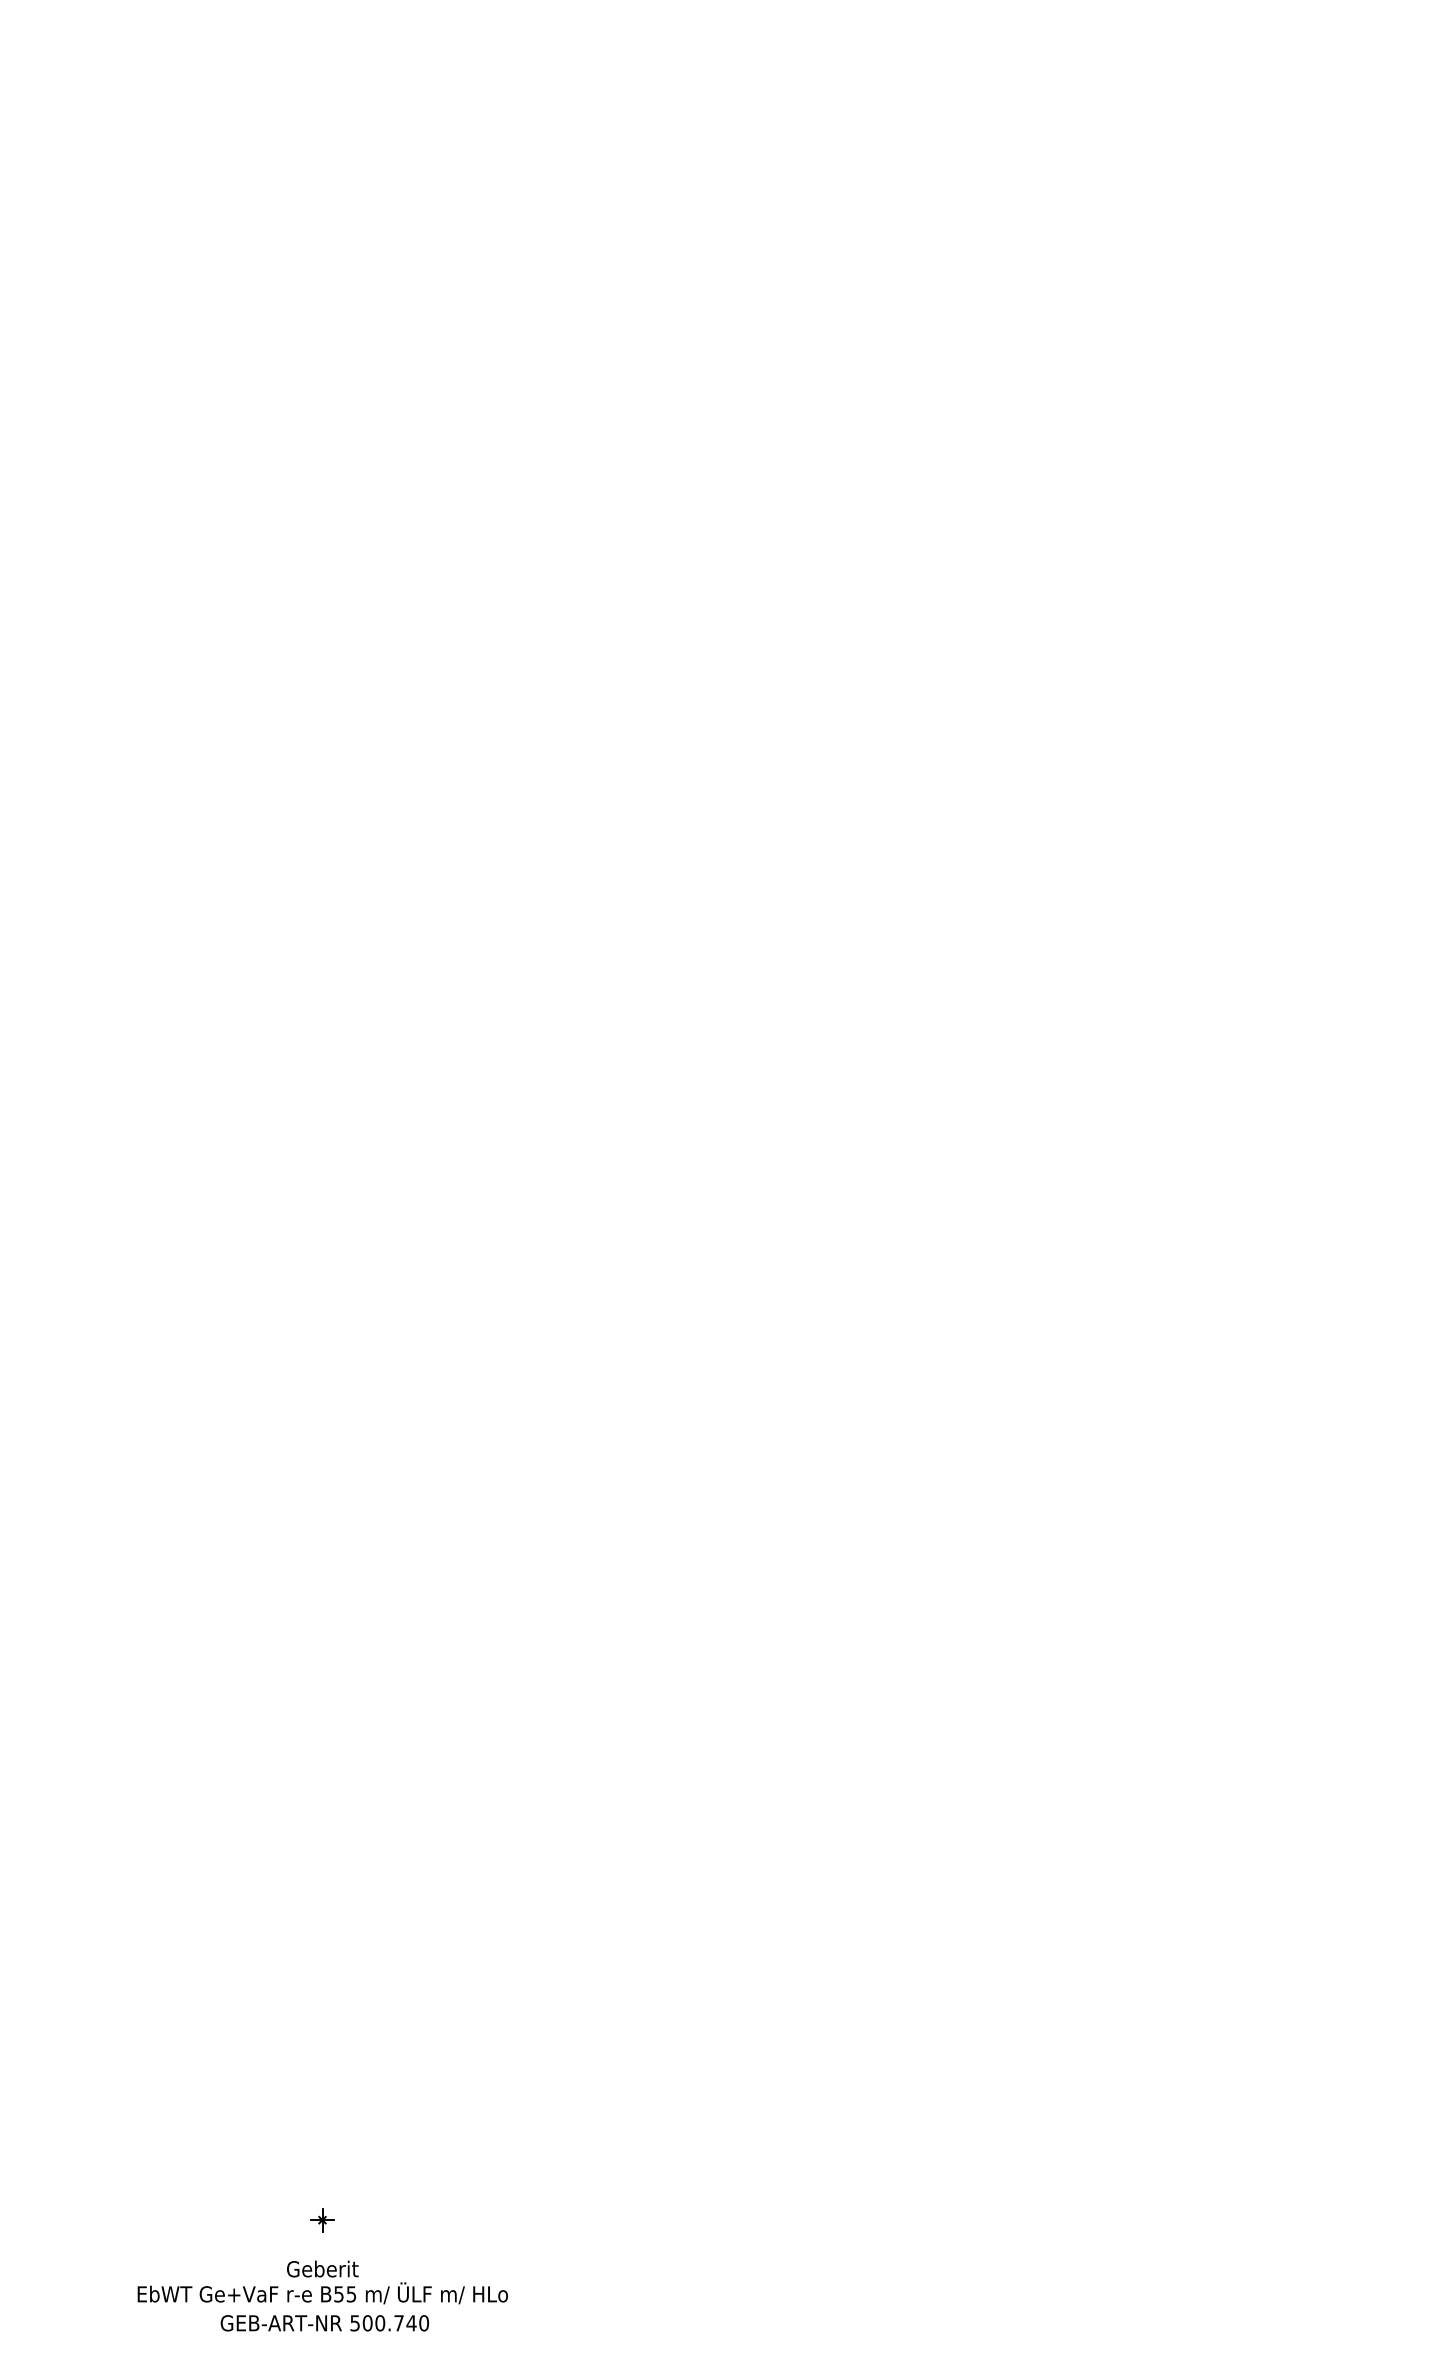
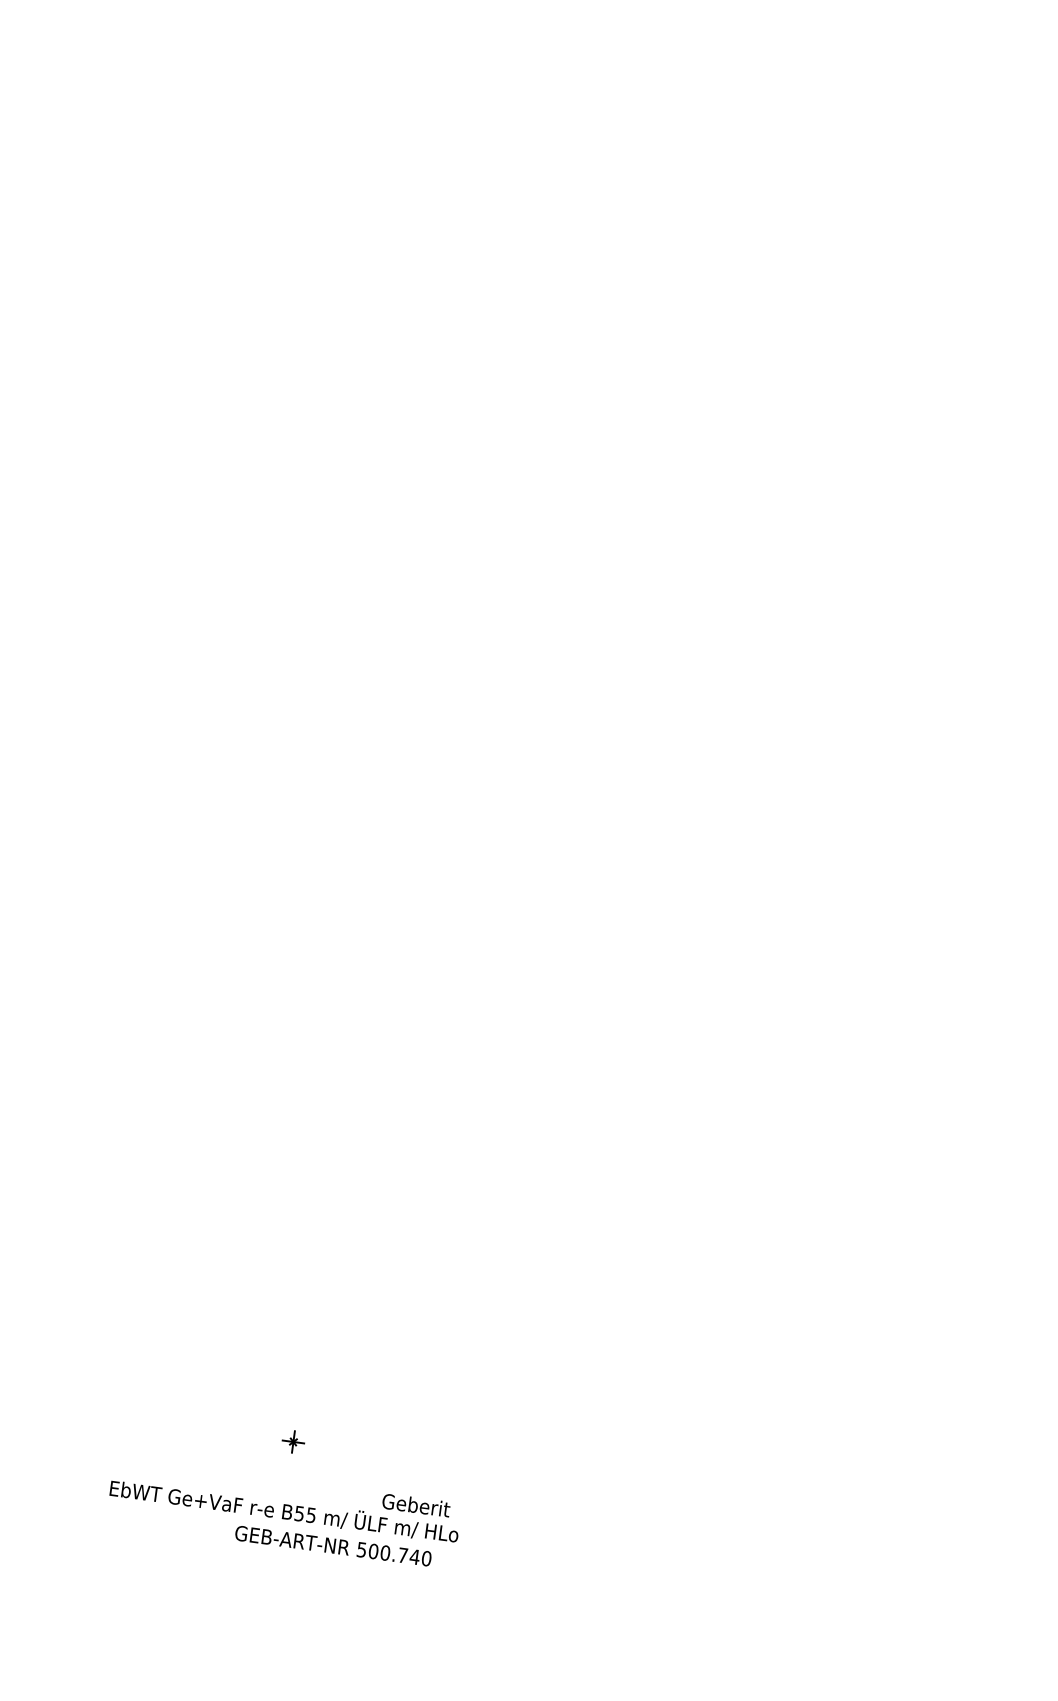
text: (322, 2268) -> (416, 1504), moved
text: (324, 2323) -> (332, 1546), moved

